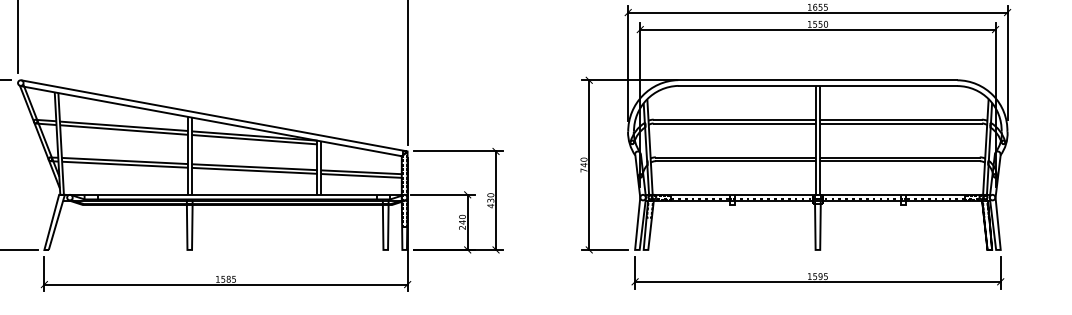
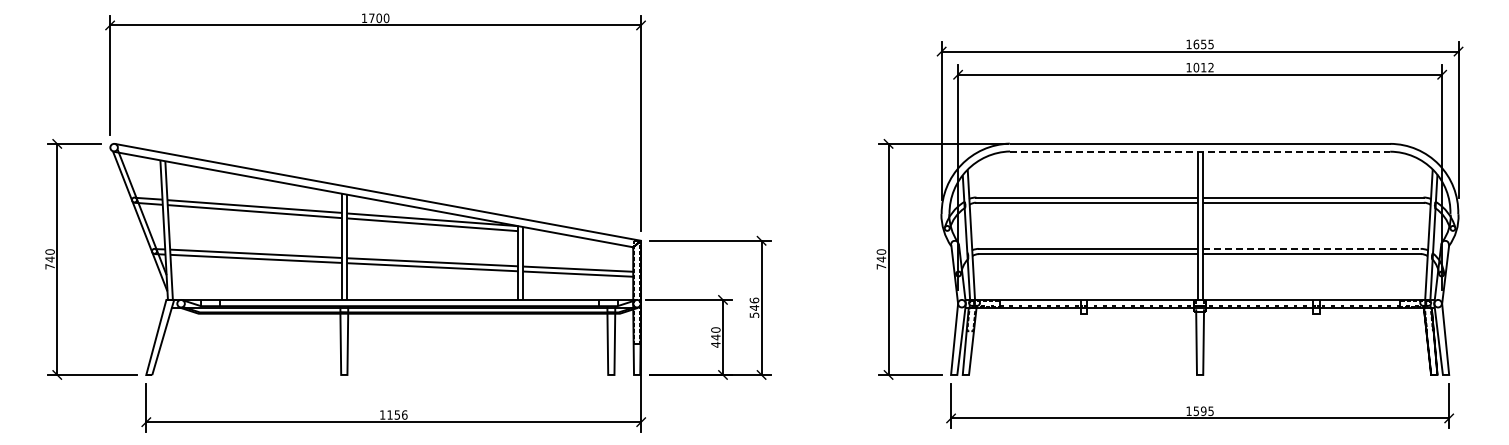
text: (820, 24) -> (1203, 67), 1550 -> 1012
line: (818, 85) -> (1200, 151), solid -> dashed
line: (900, 157) -> (1312, 249), solid -> dashed
text: (490, 200) -> (754, 307), 430 -> 546
text: (462, 227) -> (715, 344), 240 -> 440
text: (228, 278) -> (397, 414), 1585 -> 1156

